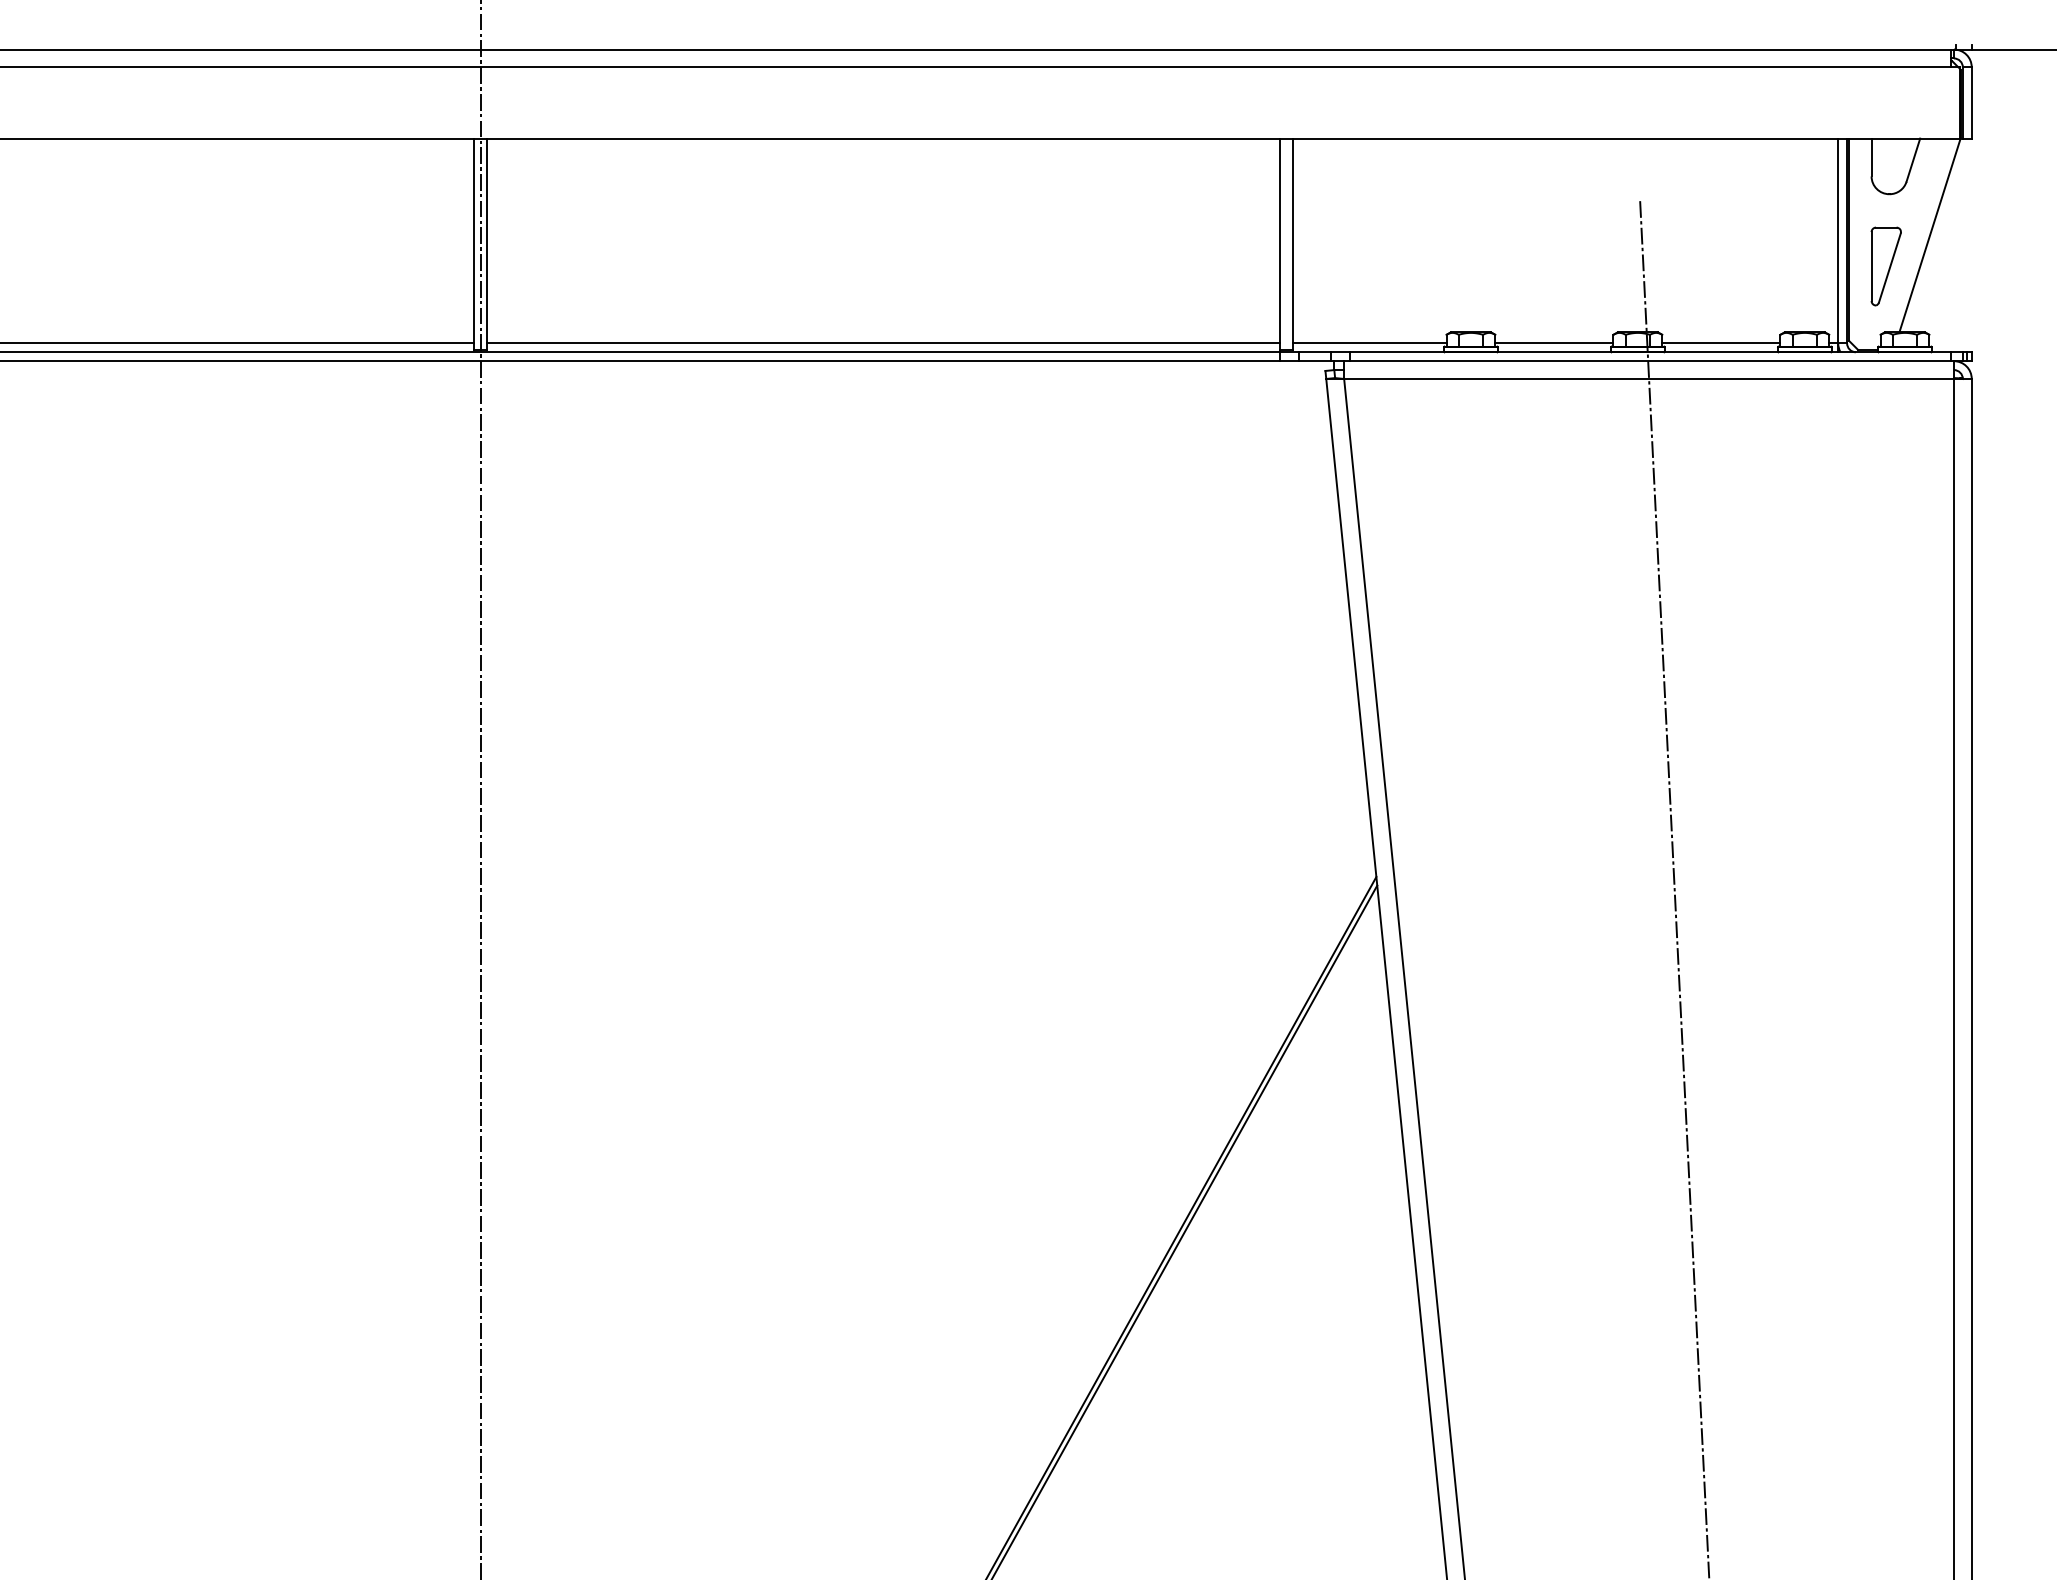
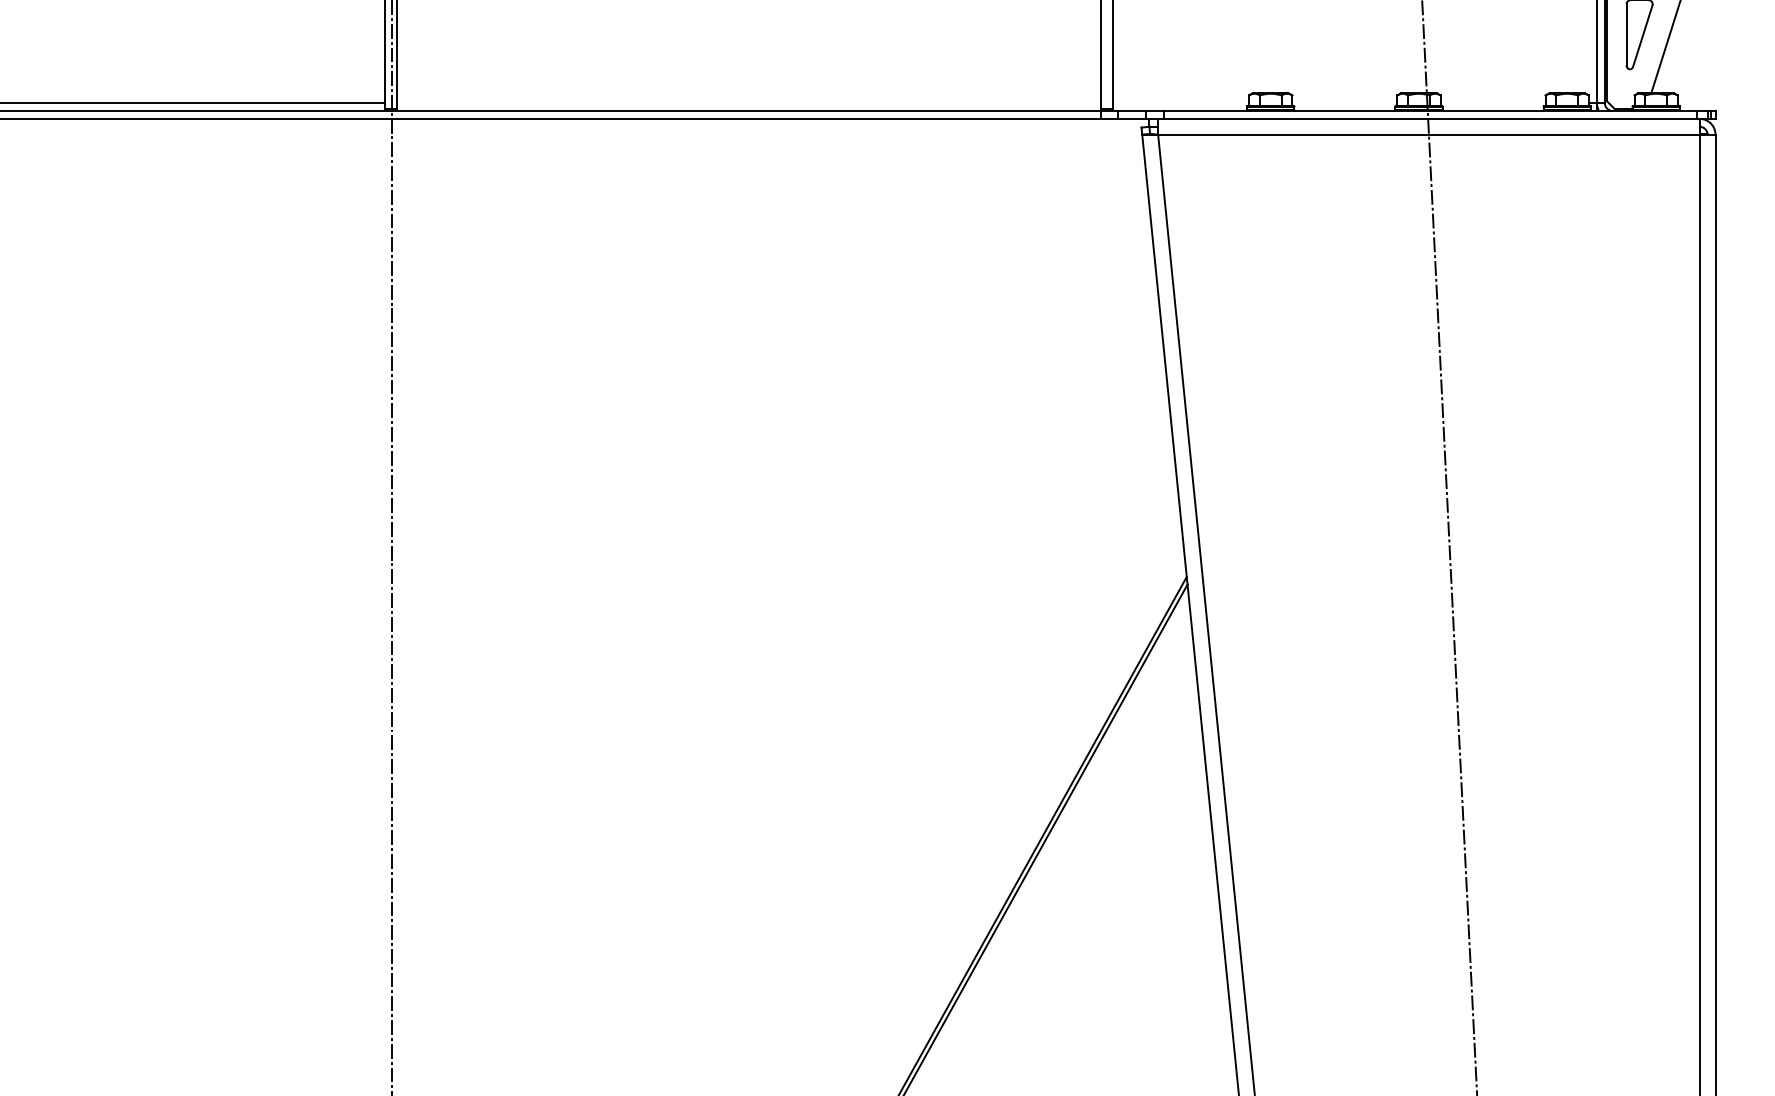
line: (883, 343) -> (749, 103), removed
line: (1369, 343) -> (1180, 103), removed
line: (1554, 343) -> (1344, 103), removed
line: (1721, 343) -> (1493, 103), removed

